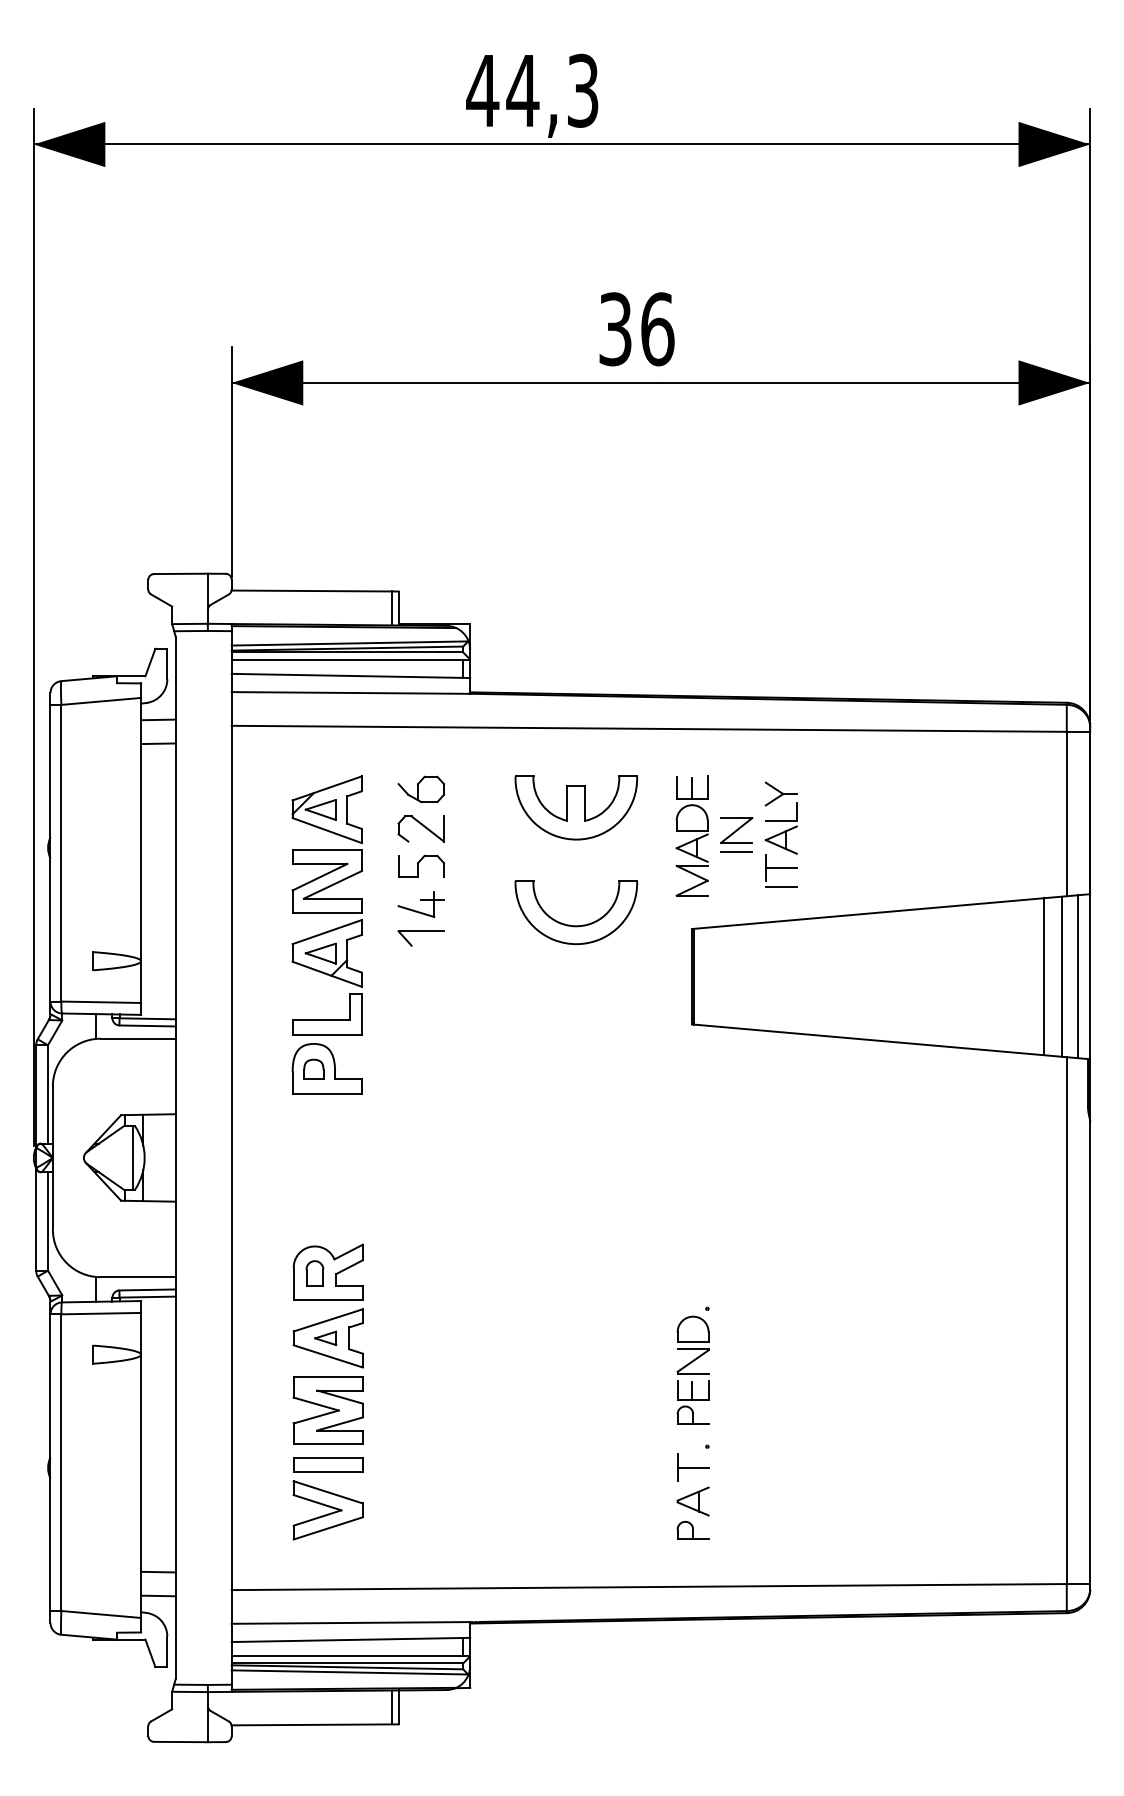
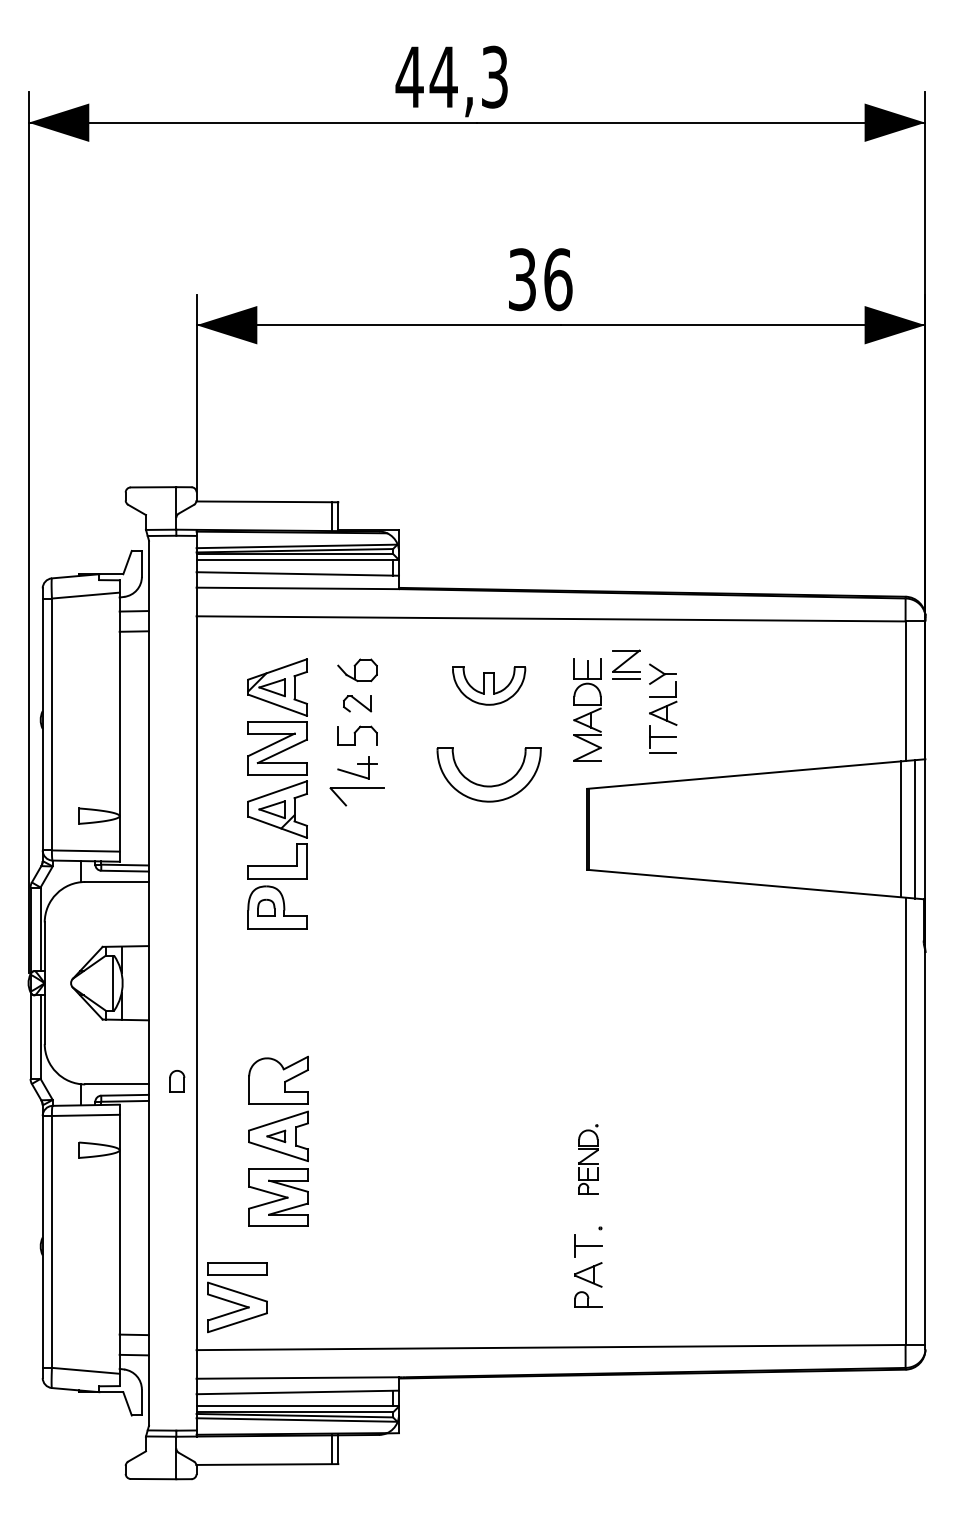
part: (575, 807) -> (488, 685), size x0.7
part: (421, 828) -> (357, 703), size x0.7
part: (736, 834) -> (626, 664), moved
part: (421, 938) -> (357, 796), size x1.4
line: (1043, 975) -> (885, 828), removed
part: (315, 1273) -> (177, 1081), moved
part: (693, 1365) -> (588, 1159), size x0.7
part: (328, 1498) -> (237, 1297), moved

